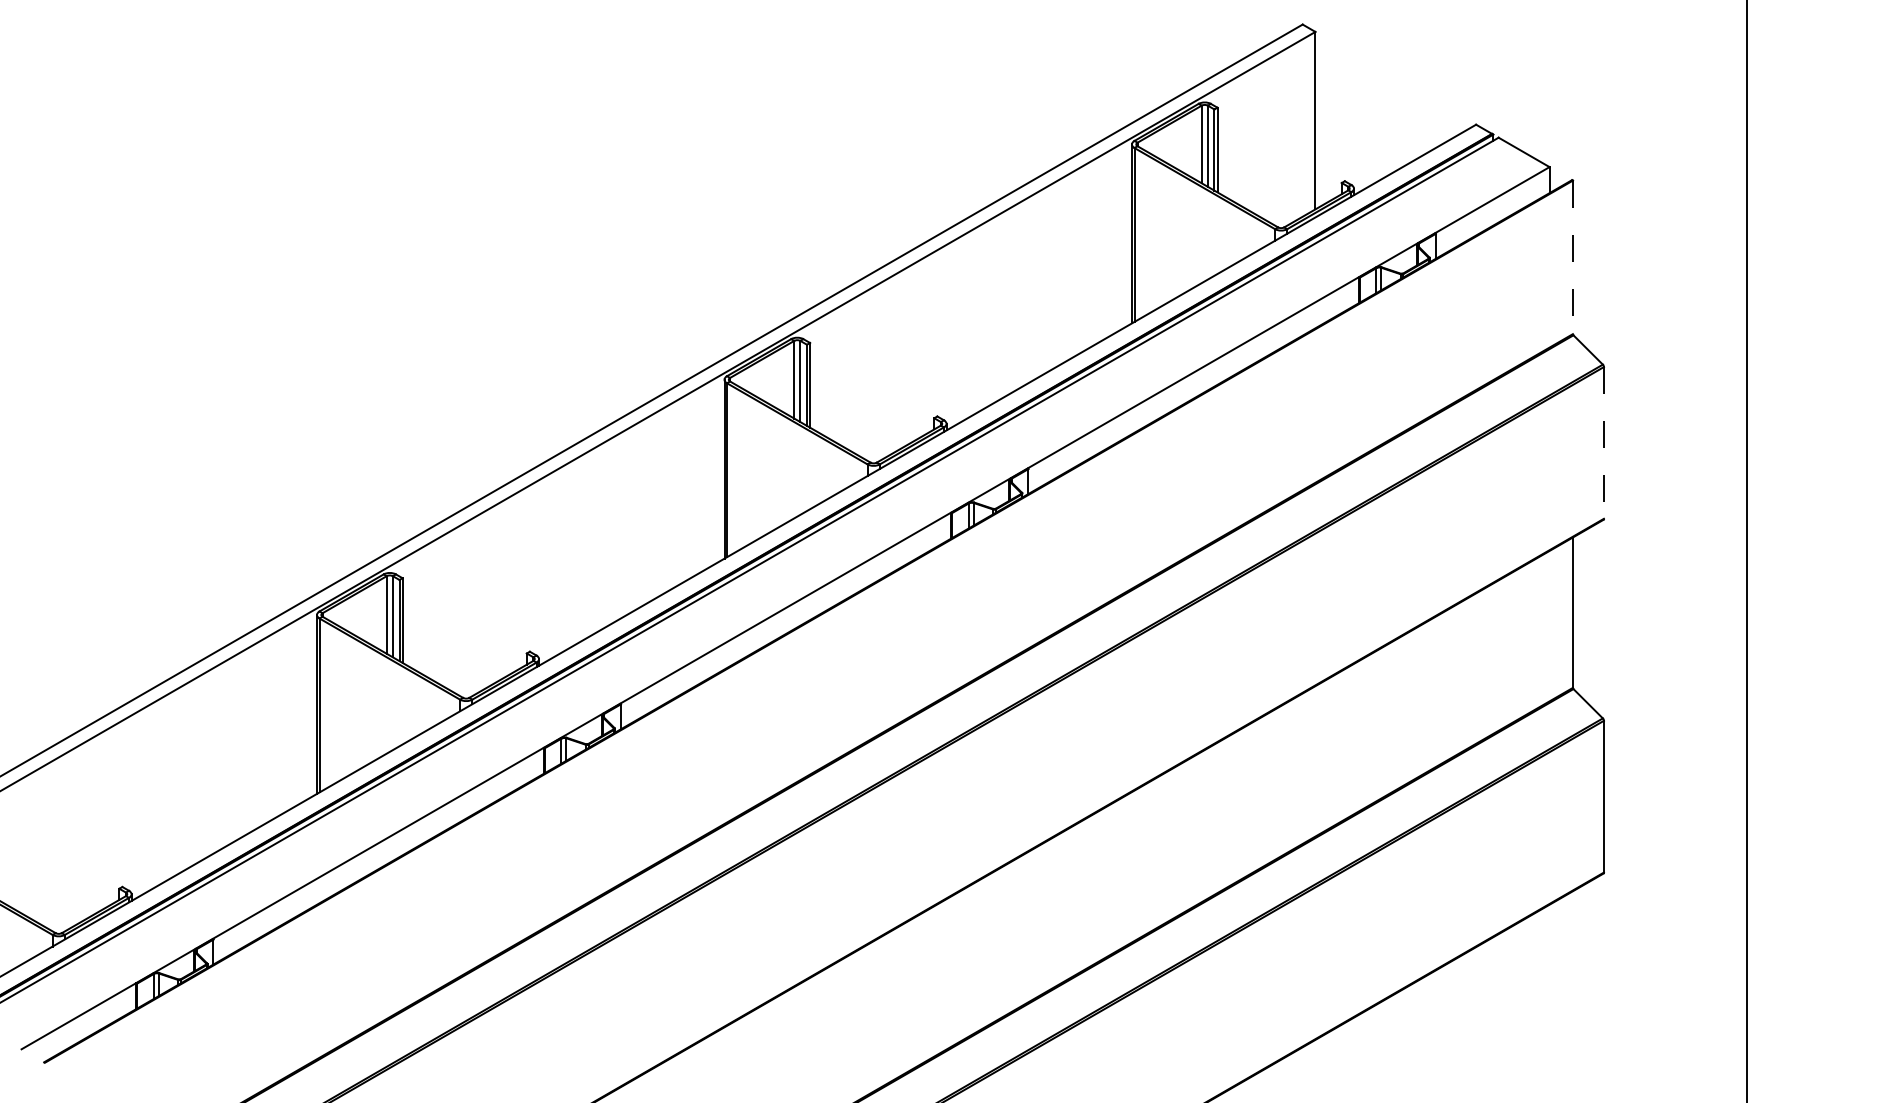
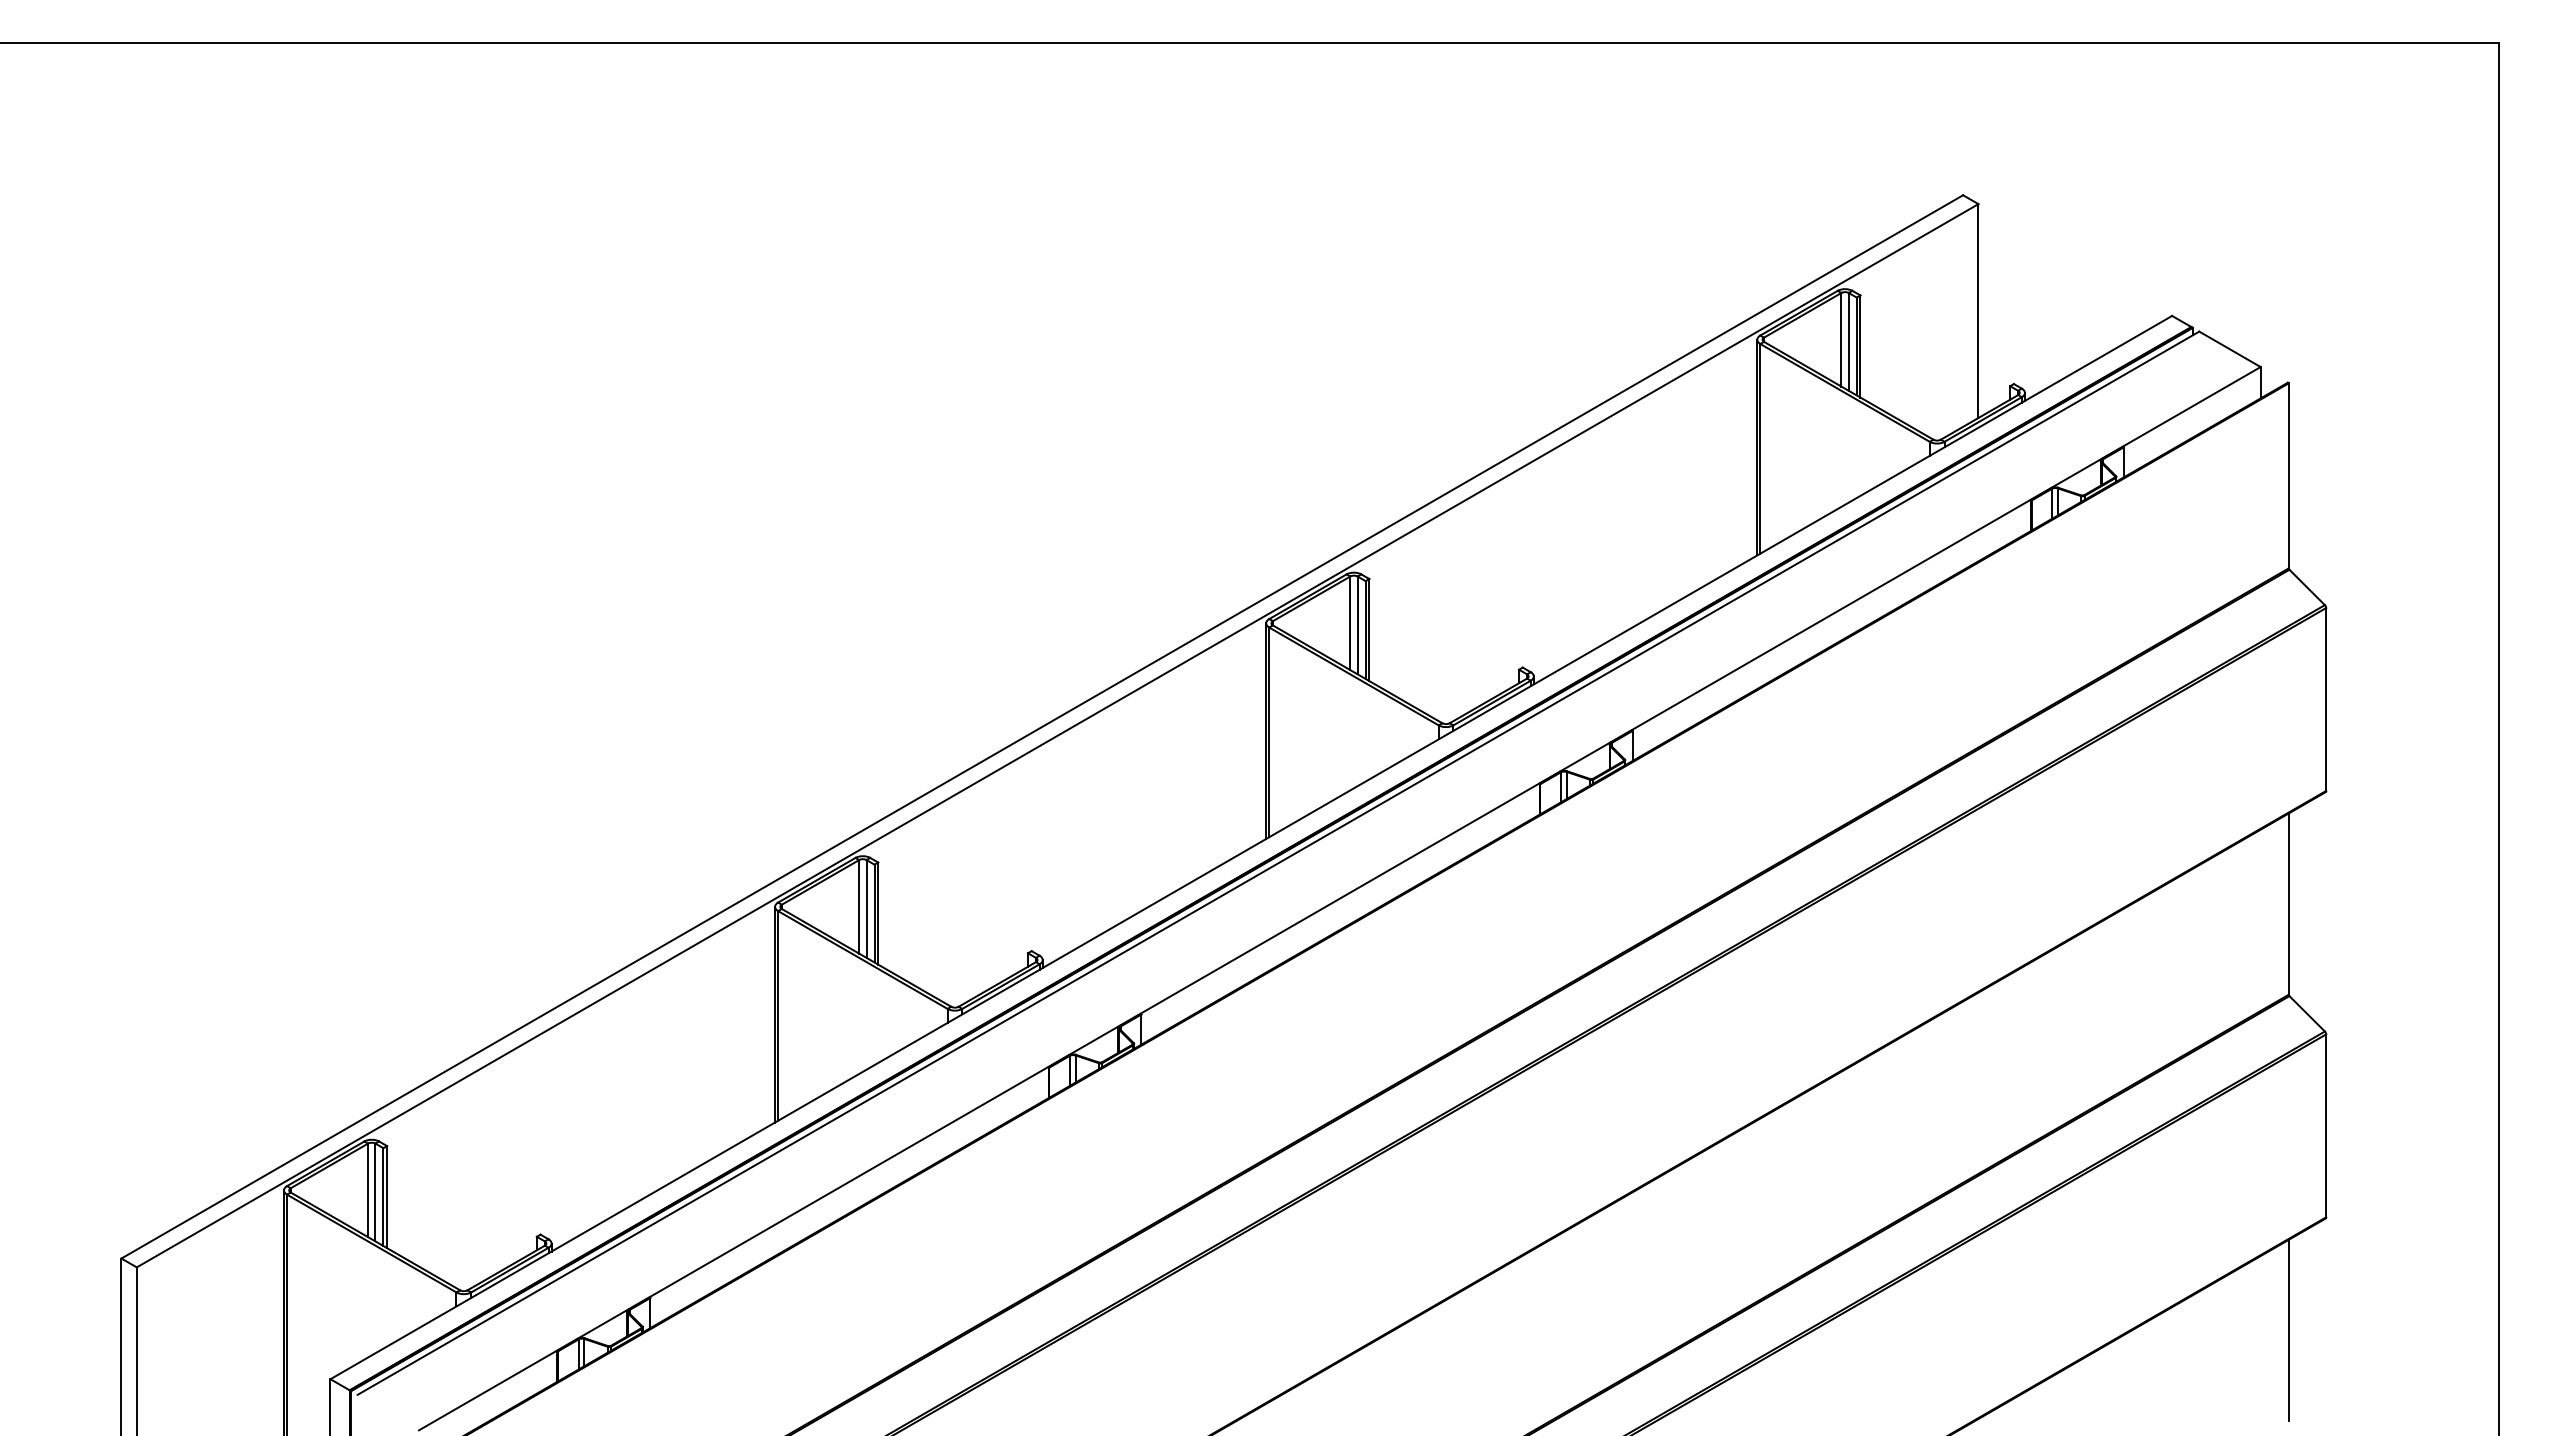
line: (1572, 257) -> (2288, 475), dashed -> solid
line: (1604, 442) -> (2326, 699), dashed -> solid
line: (1572, 966) -> (2288, 1330), added

